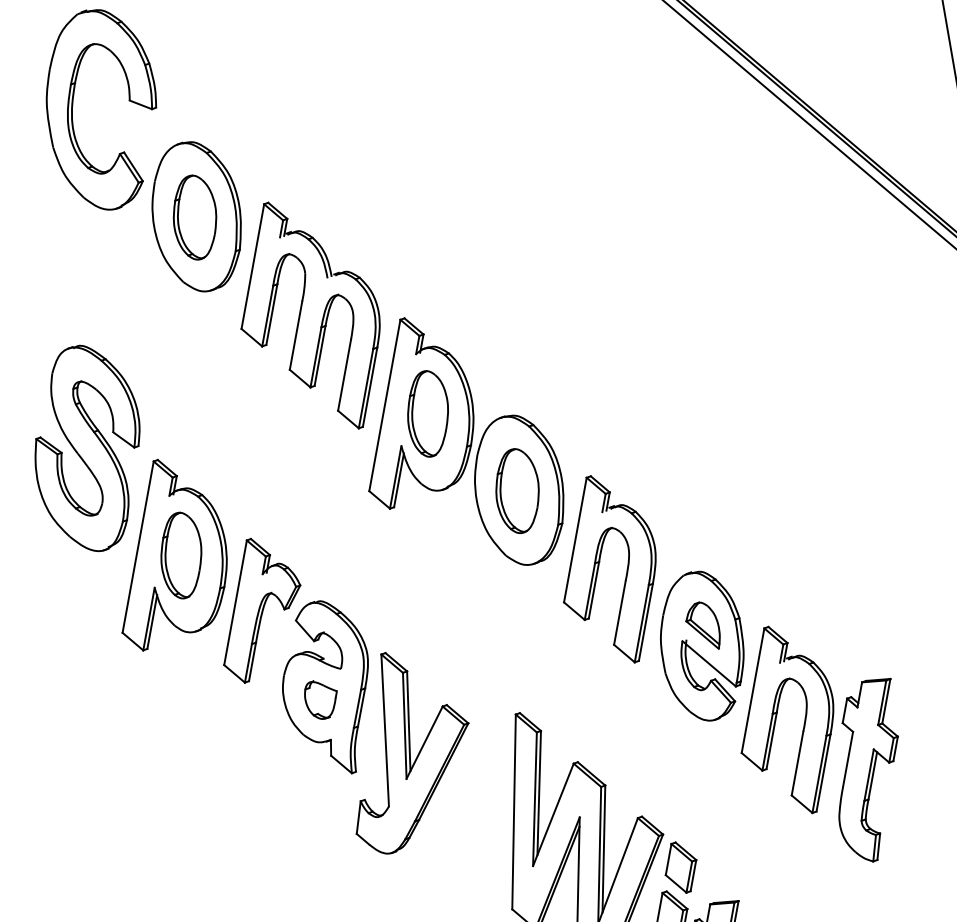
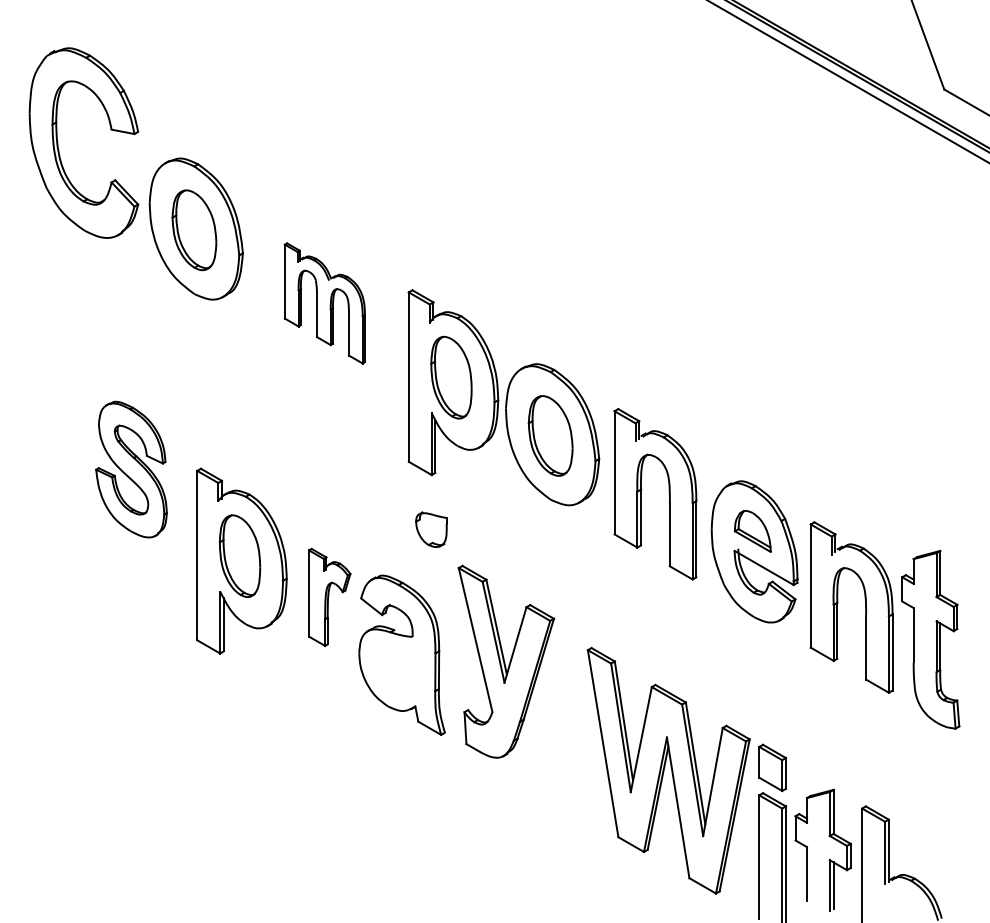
part: (313, 315) -> (324, 303), size x0.6
part: (87, 447) -> (131, 469), size x0.7
part: (264, 613) -> (329, 597), size x0.7
part: (319, 700) -> (431, 529), moved
part: (412, 757) -> (506, 661), moved

